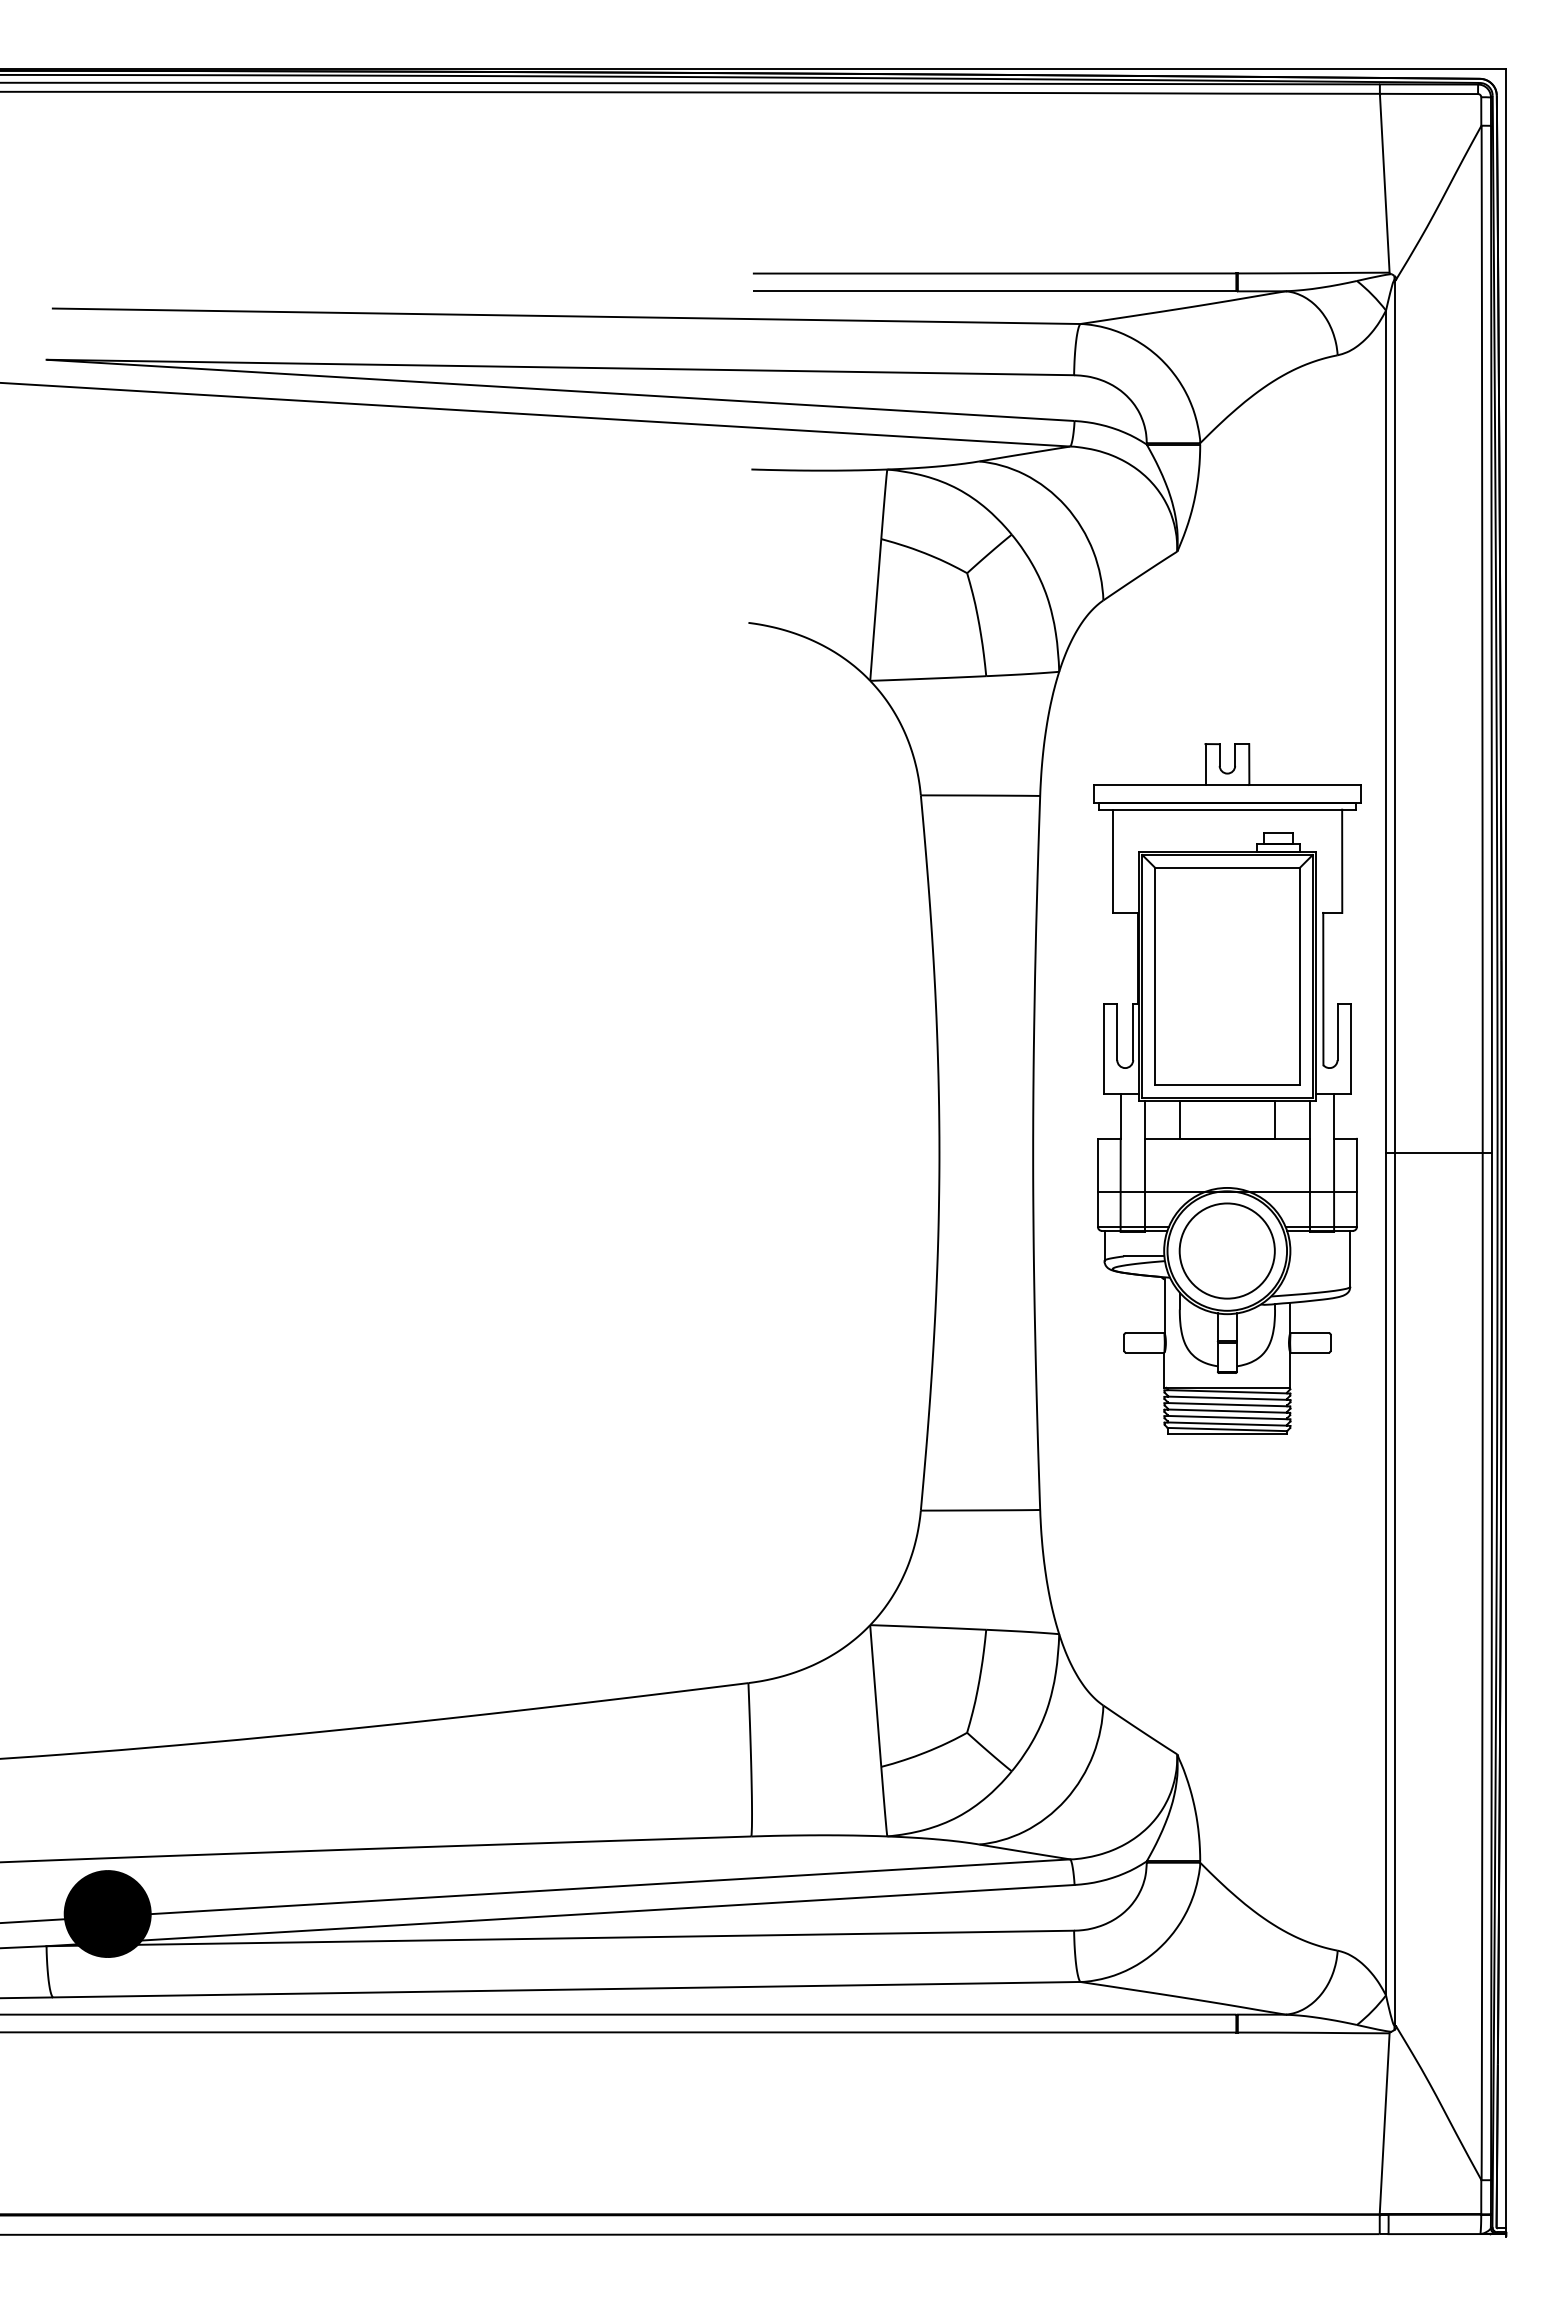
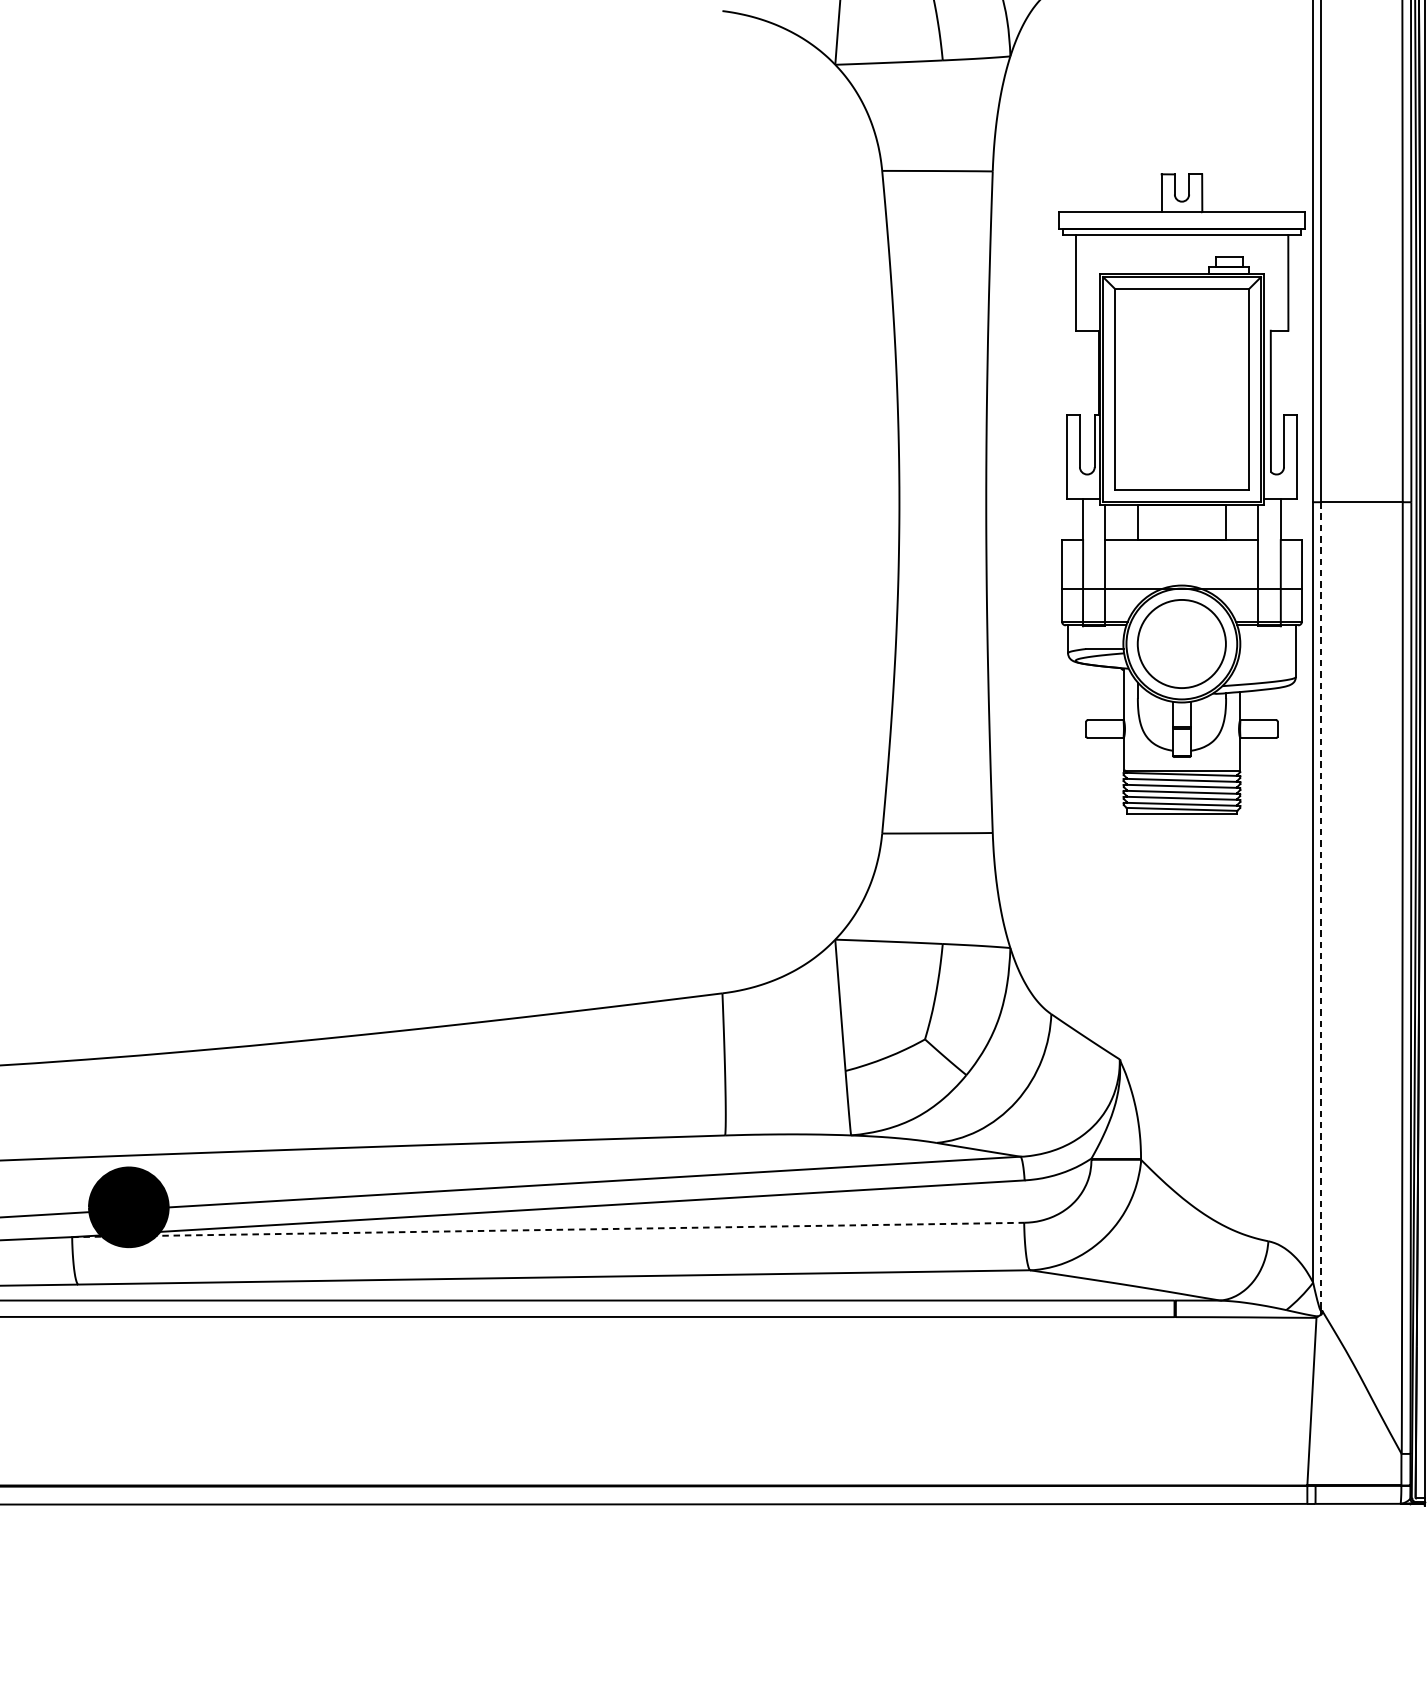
part: (1227, 1088) -> (1182, 493), moved
line: (1394, 1588) -> (1321, 905), solid -> dashed
line: (560, 1938) -> (548, 1229), solid -> dashed

